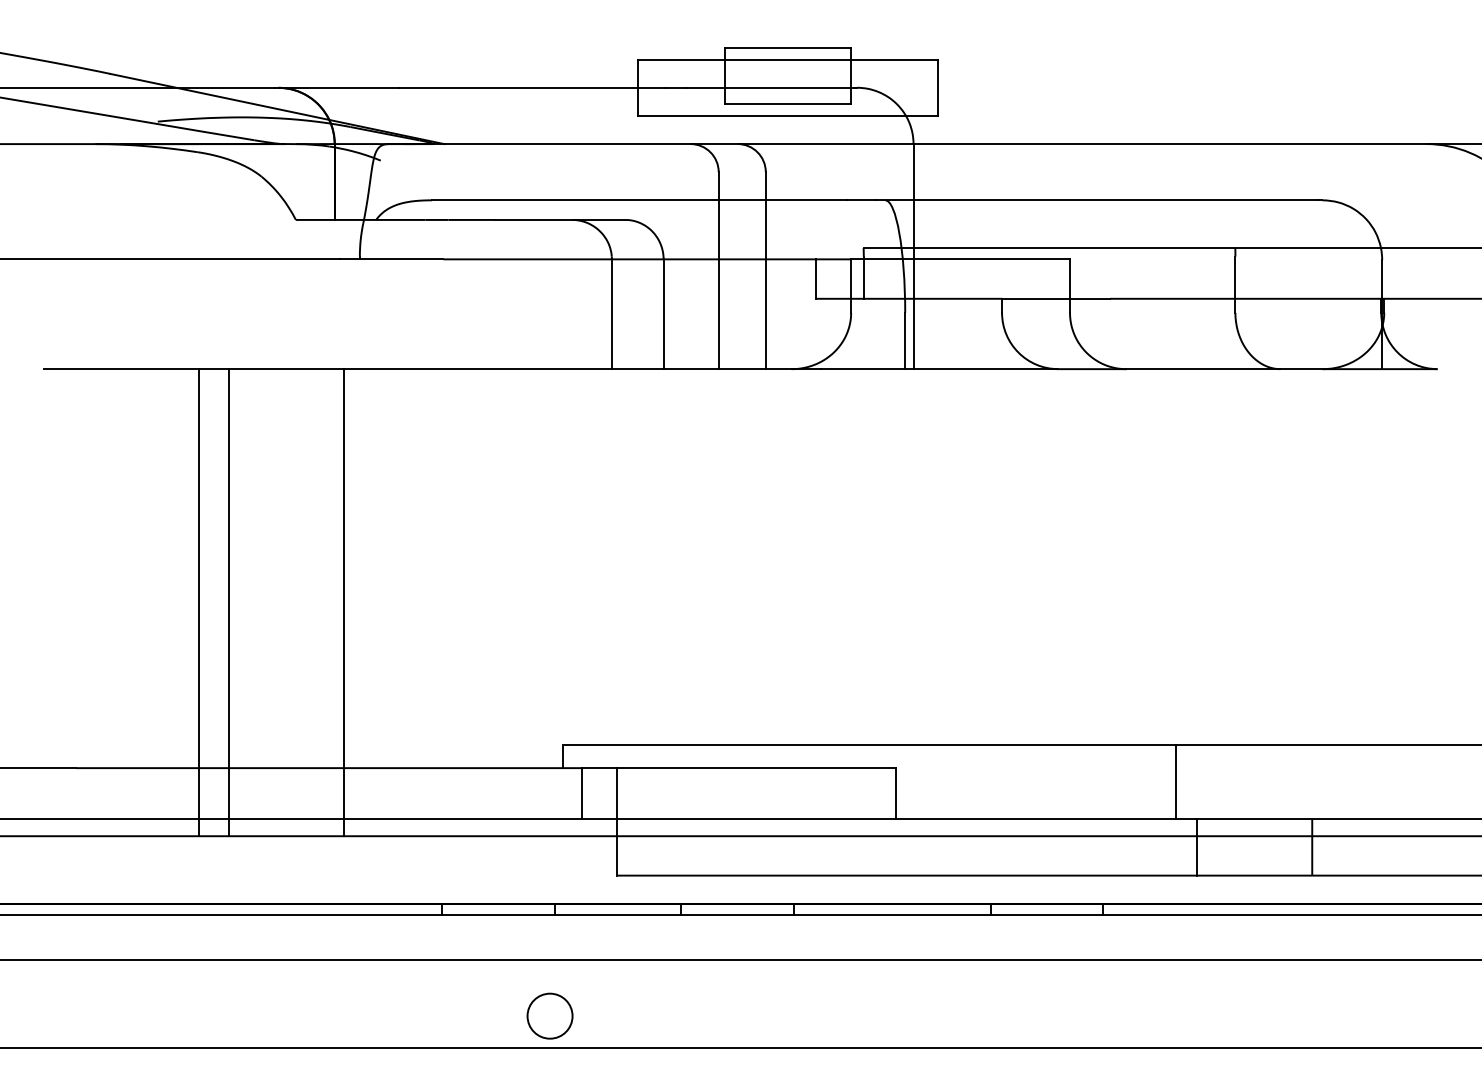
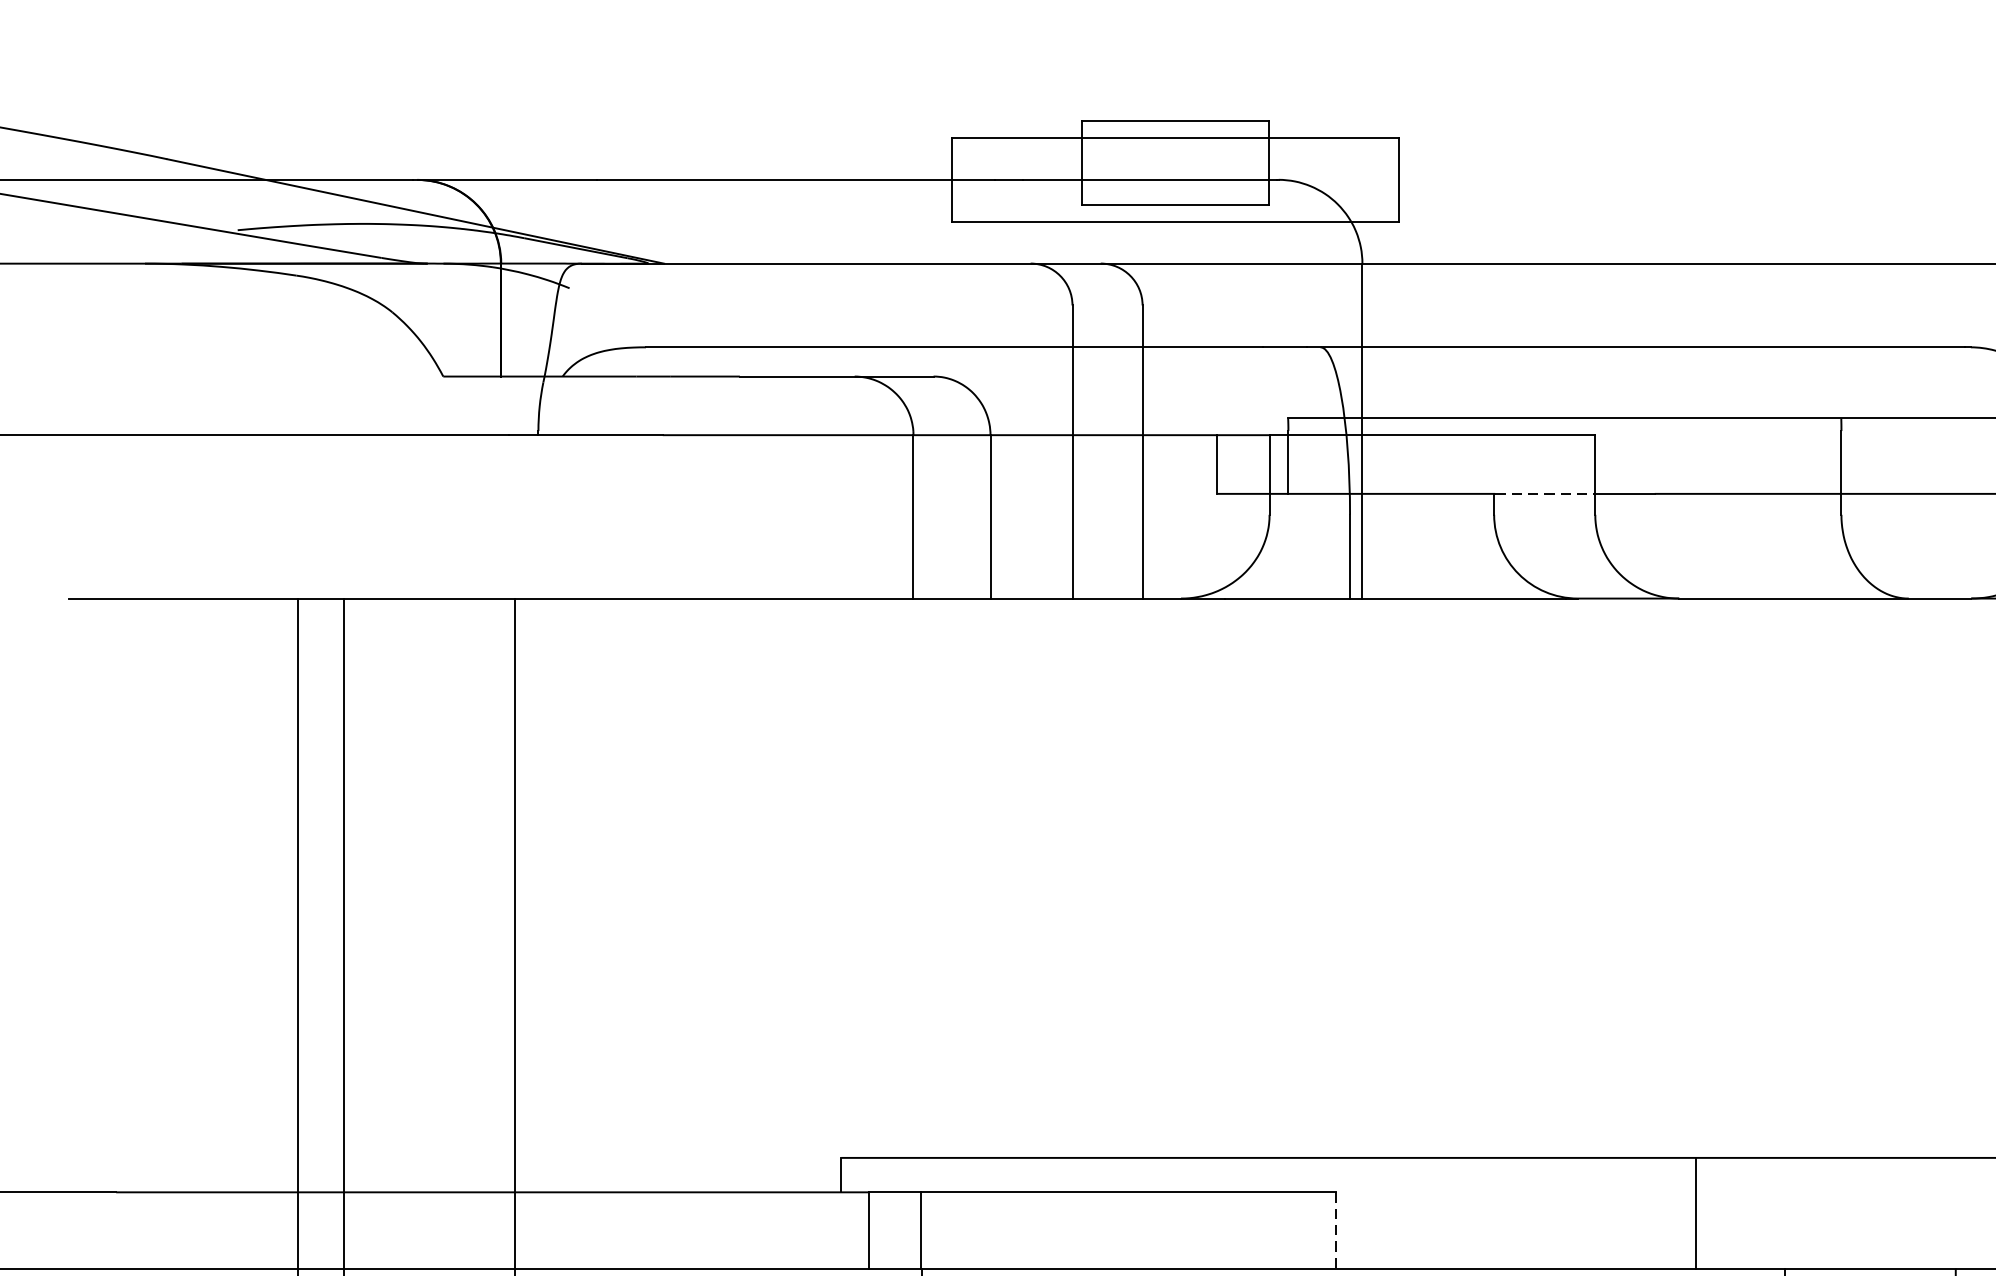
line: (1036, 298) -> (1545, 493), solid -> dashed
line: (1175, 782) -> (1695, 1213), moved
line: (895, 793) -> (1335, 1230), solid -> dashed

